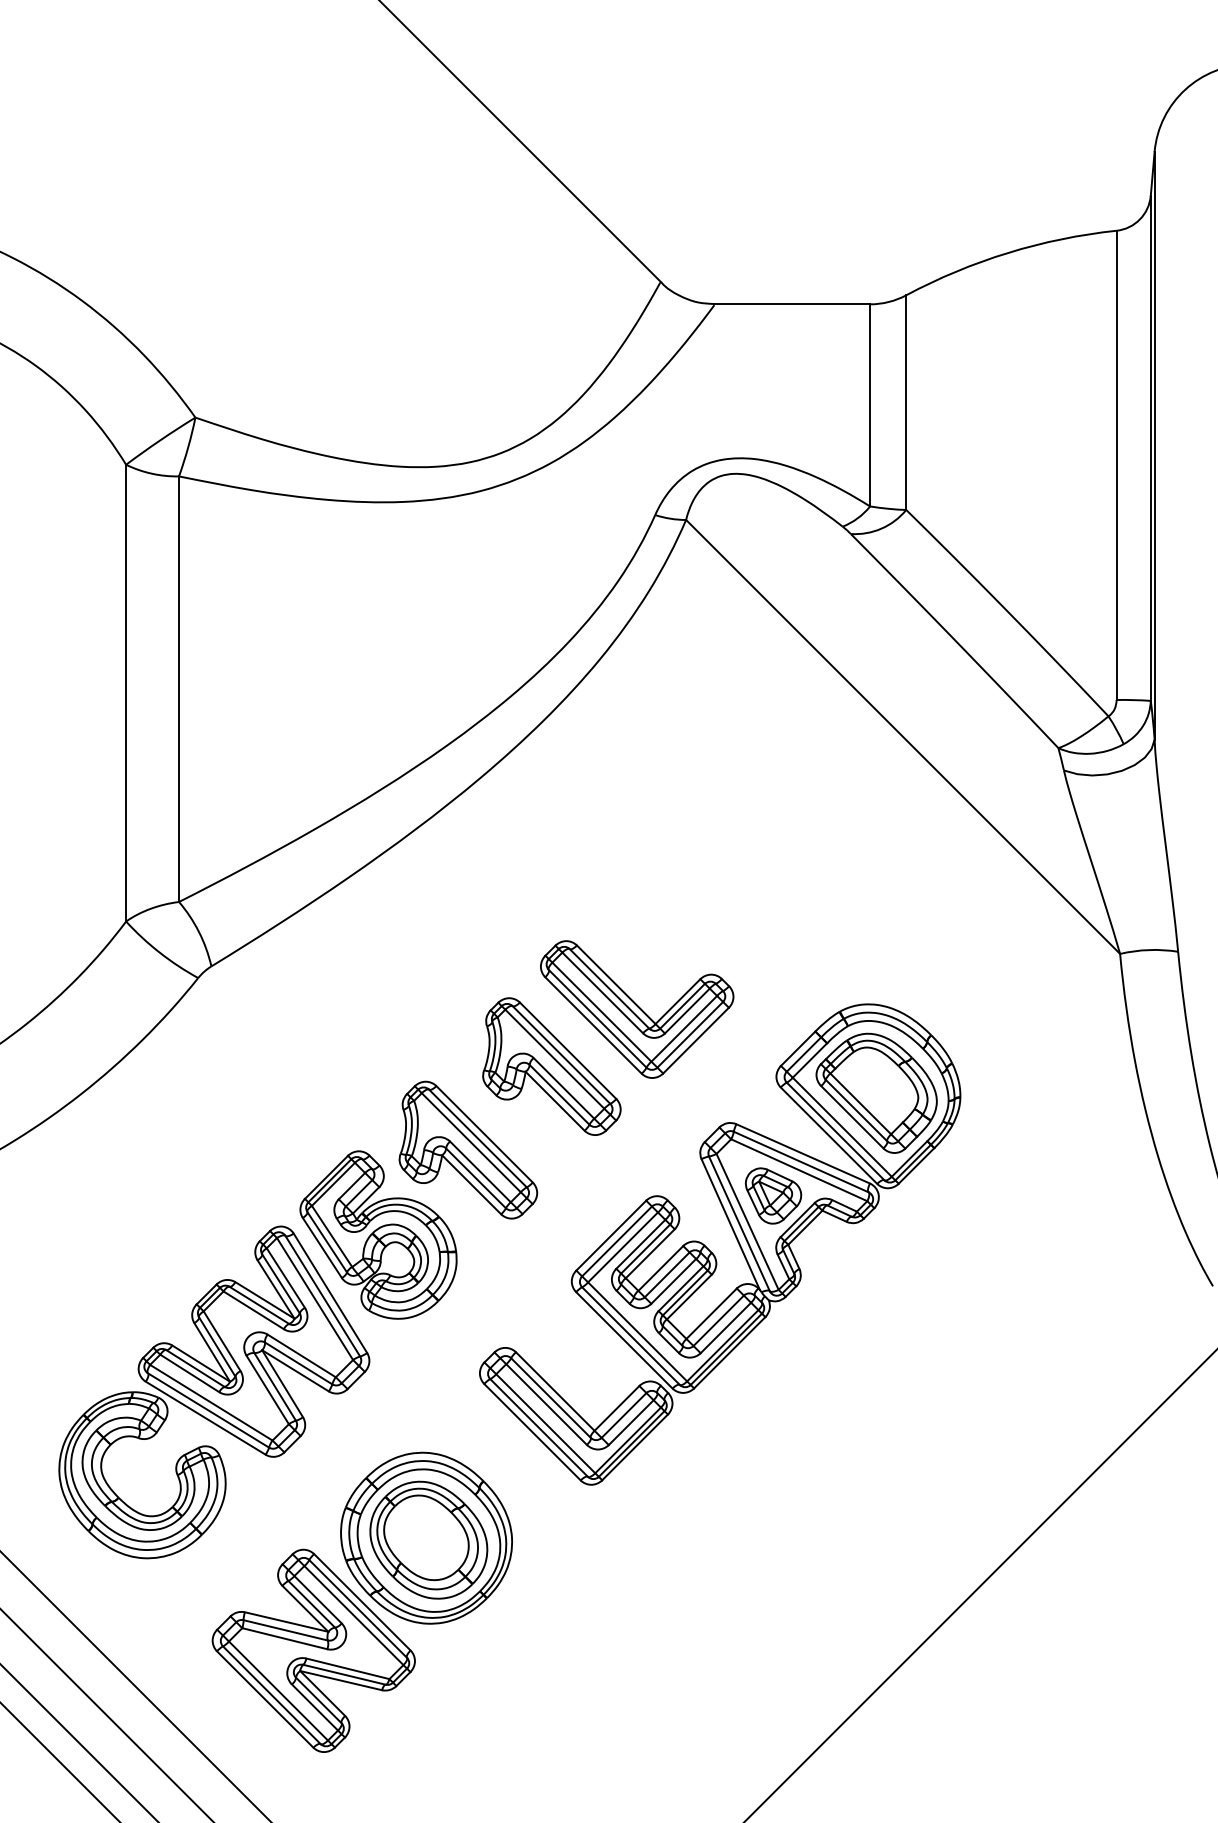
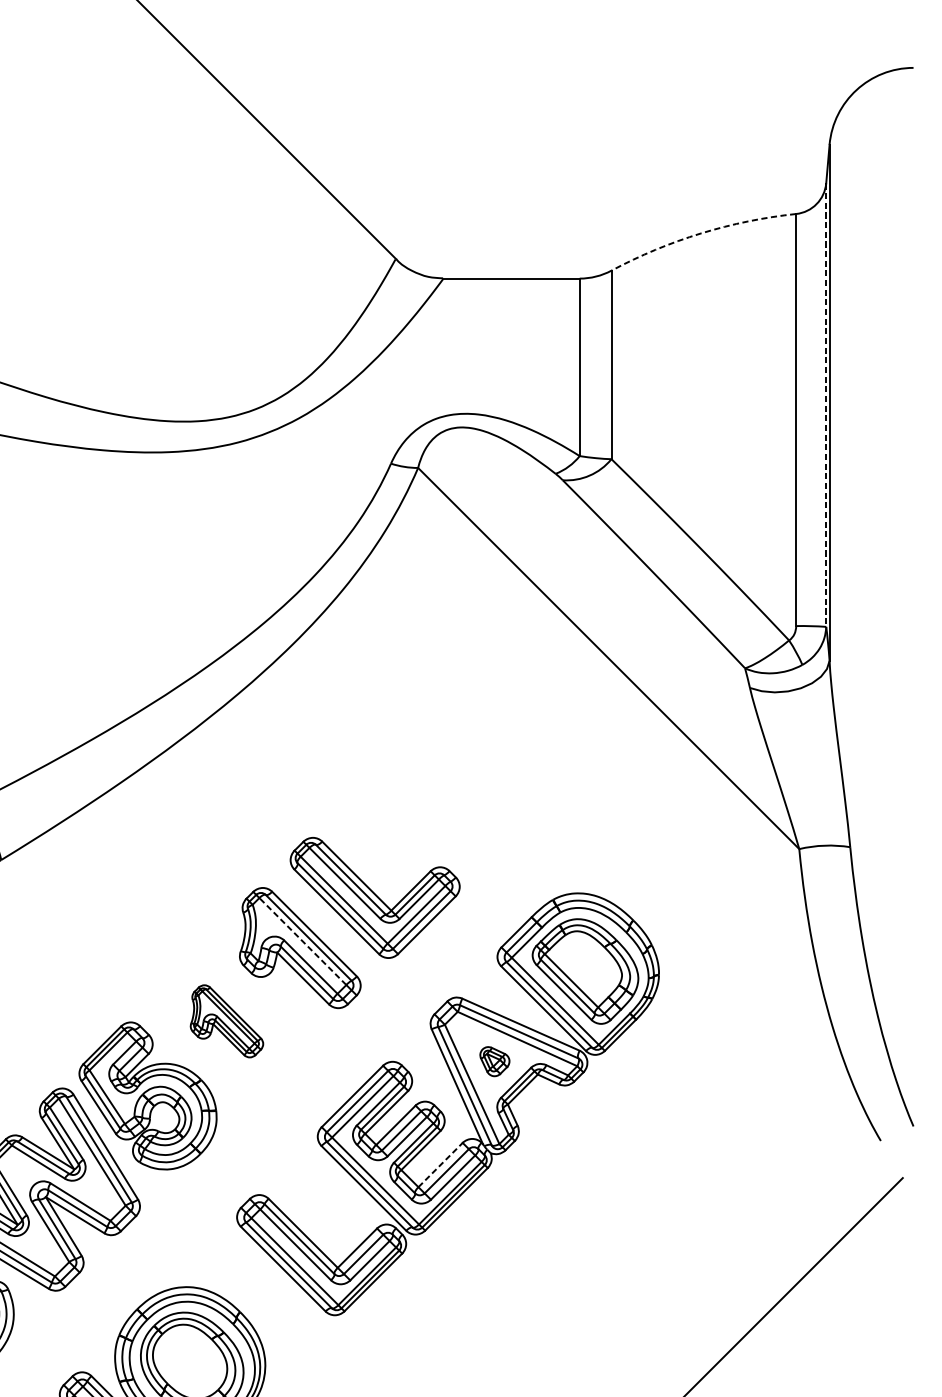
arc: (1008, 252) -> (701, 233), solid -> dashed
line: (1150, 448) -> (825, 405), solid -> dashed
line: (554, 1058) -> (302, 940), solid -> dashed
part: (468, 1149) -> (227, 1020), size x0.6
part: (773, 1195) -> (494, 1061), size x0.6
line: (711, 1313) -> (440, 1164), solid -> dashed

